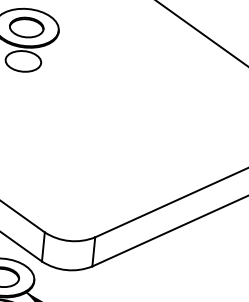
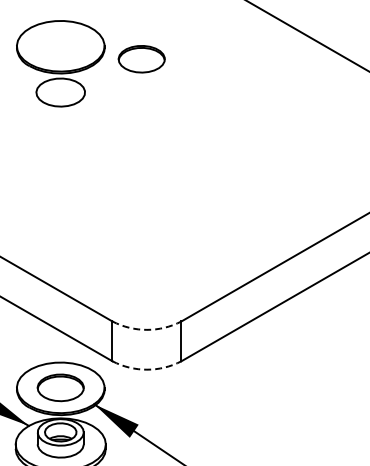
part: (26, 27) -> (141, 59), moved
arc: (69, 240) -> (146, 329), solid -> dashed
arc: (66, 269) -> (146, 369), solid -> dashed

